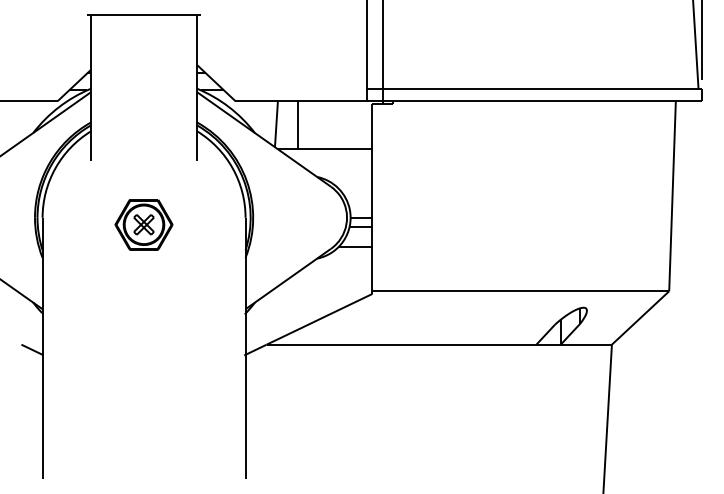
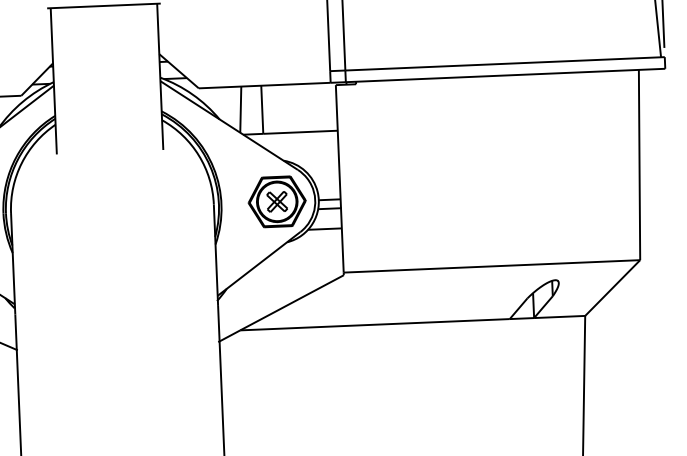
part: (143, 224) -> (276, 201), moved

